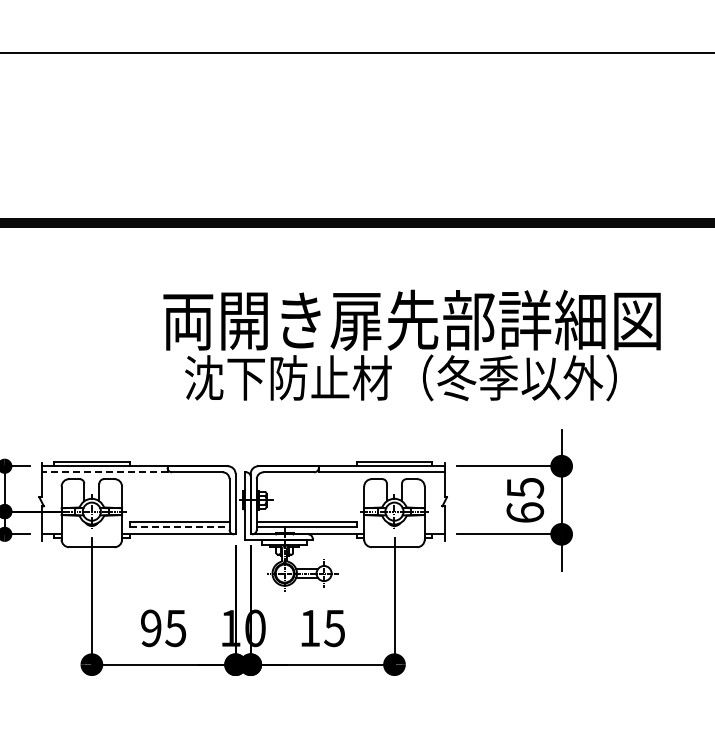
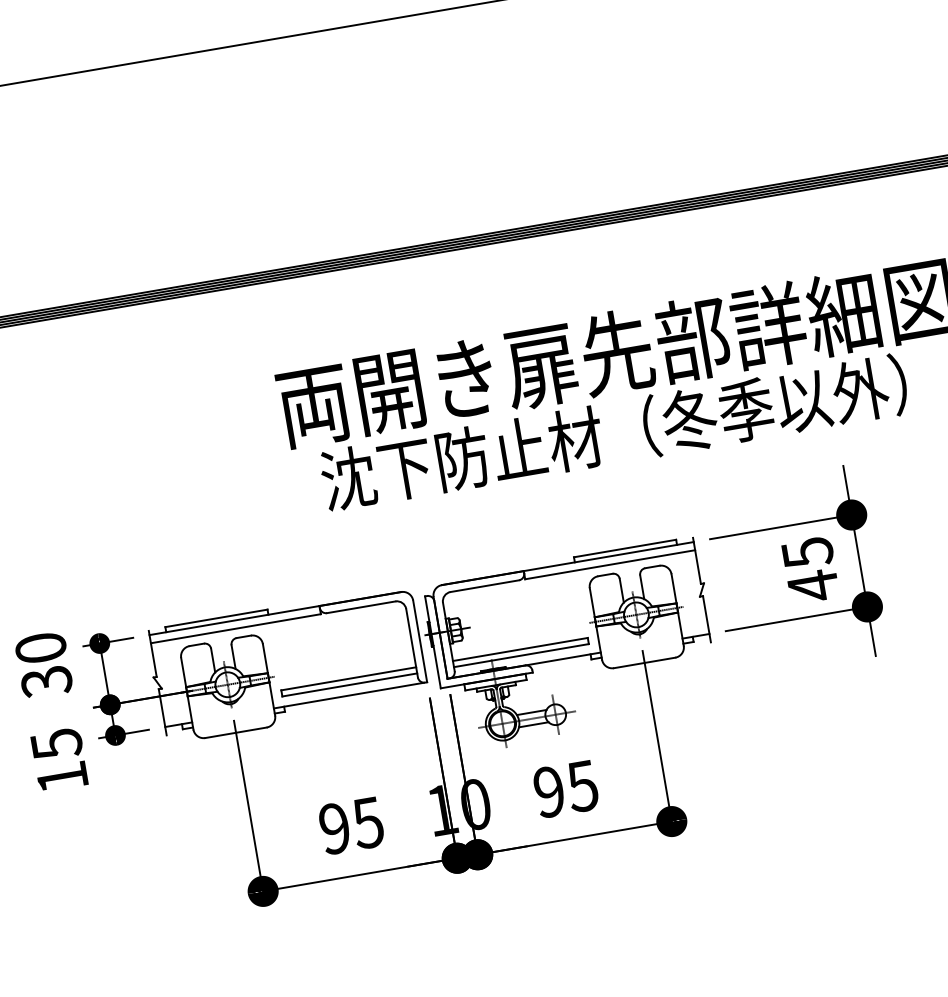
line: (104, 472) -> (235, 628), dashed -> solid
text: (525, 512) -> (813, 585), 65 -> 45
line: (179, 526) -> (349, 684), dashed -> solid
text: (309, 628) -> (548, 792), 15 -> 95

